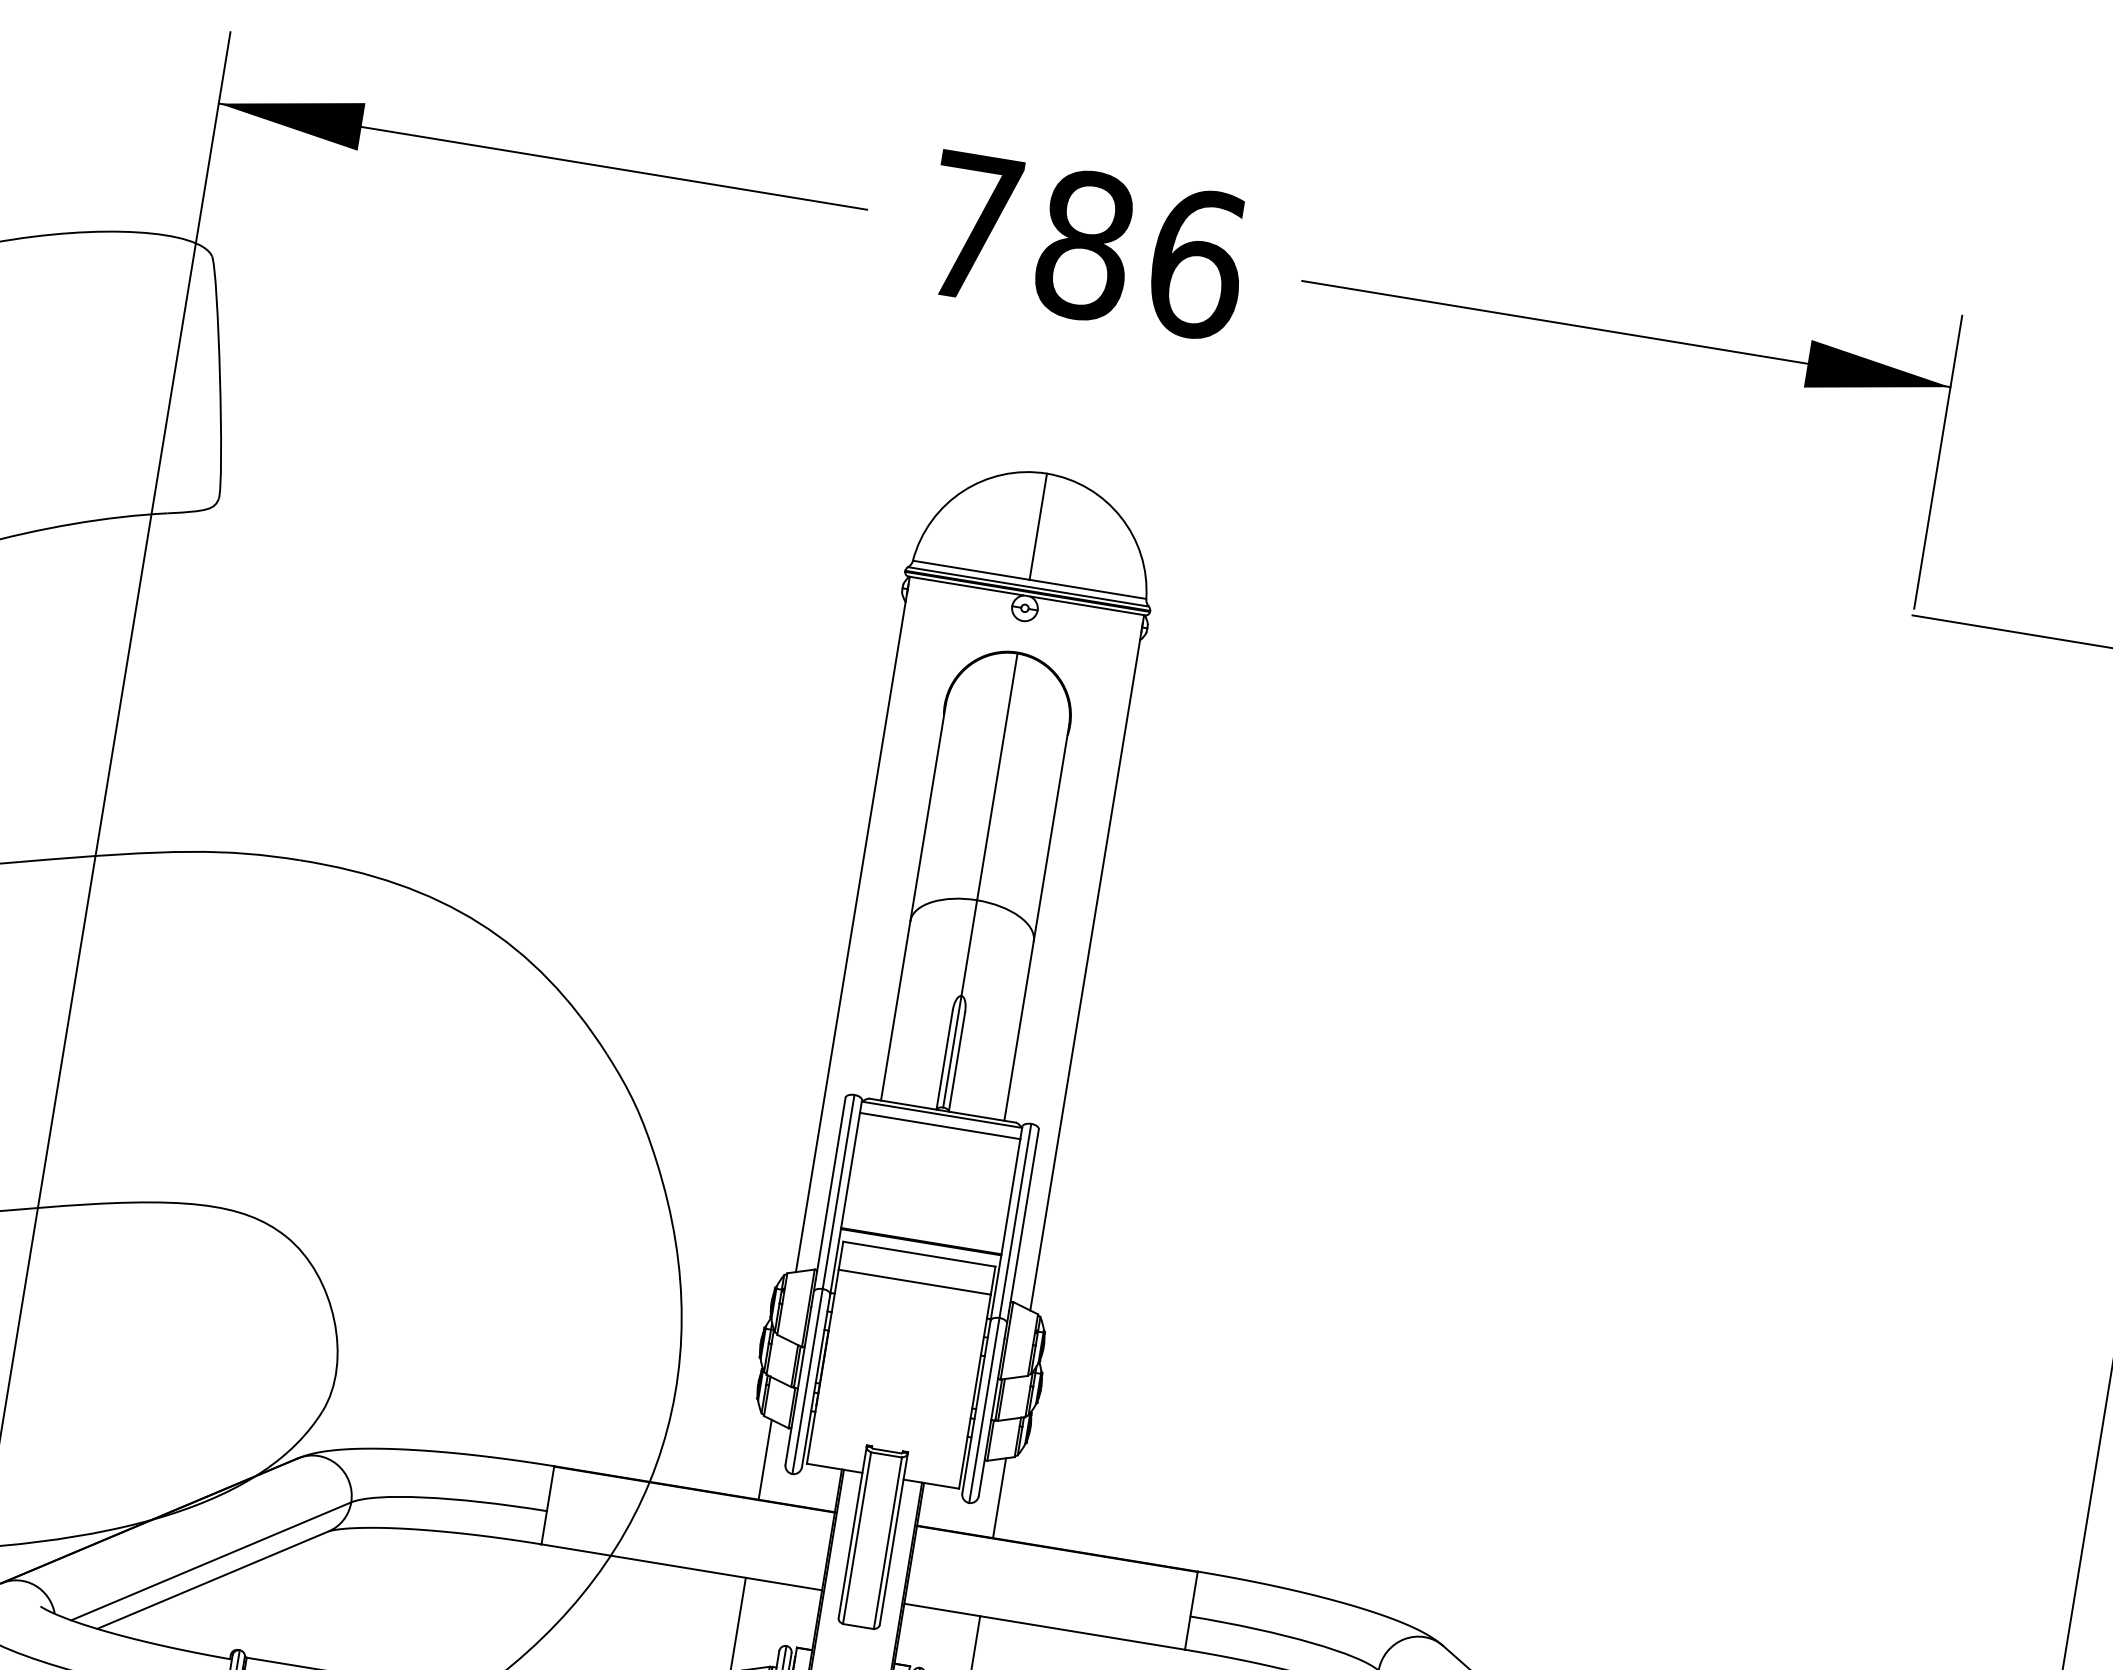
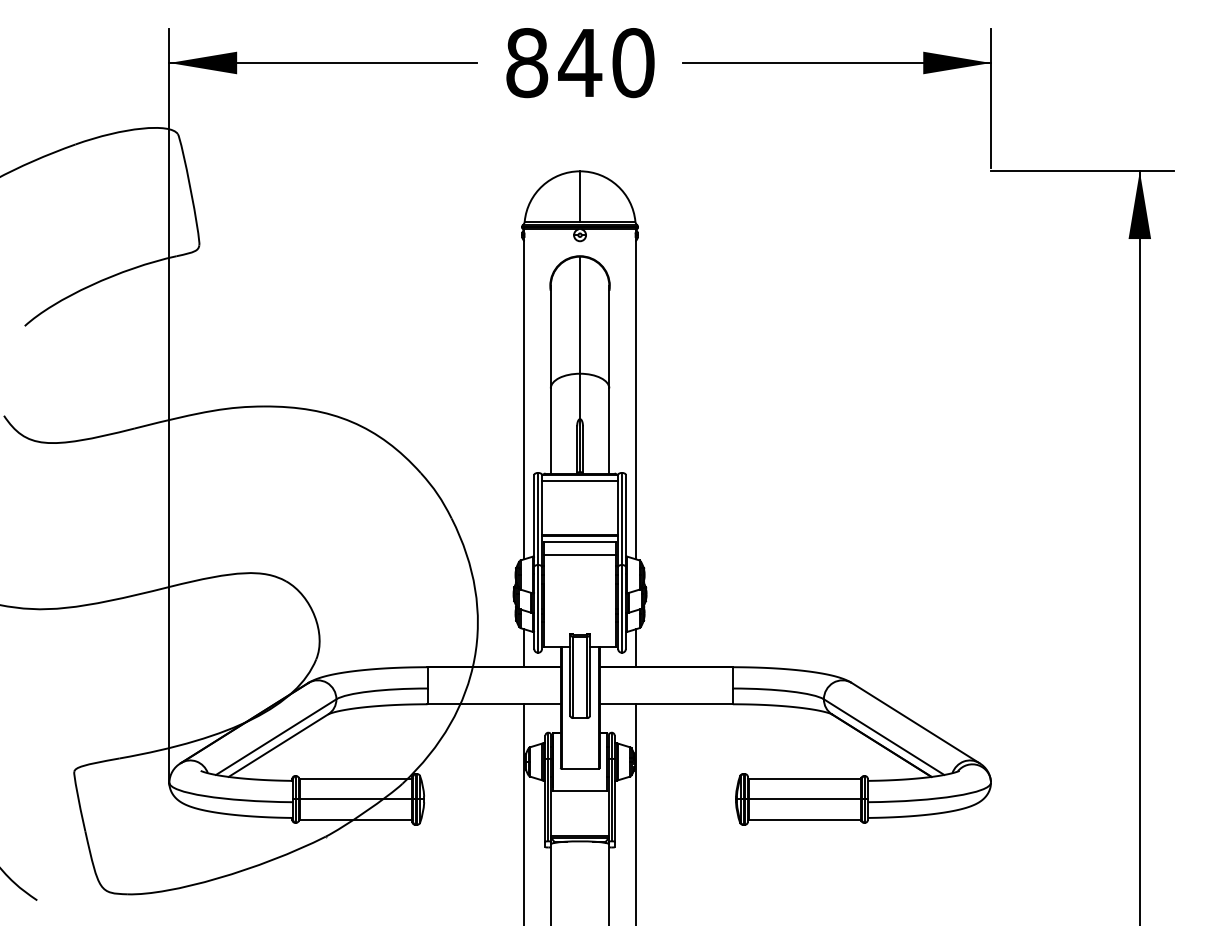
text: (1085, 246) -> (580, 63), 786 -> 840

